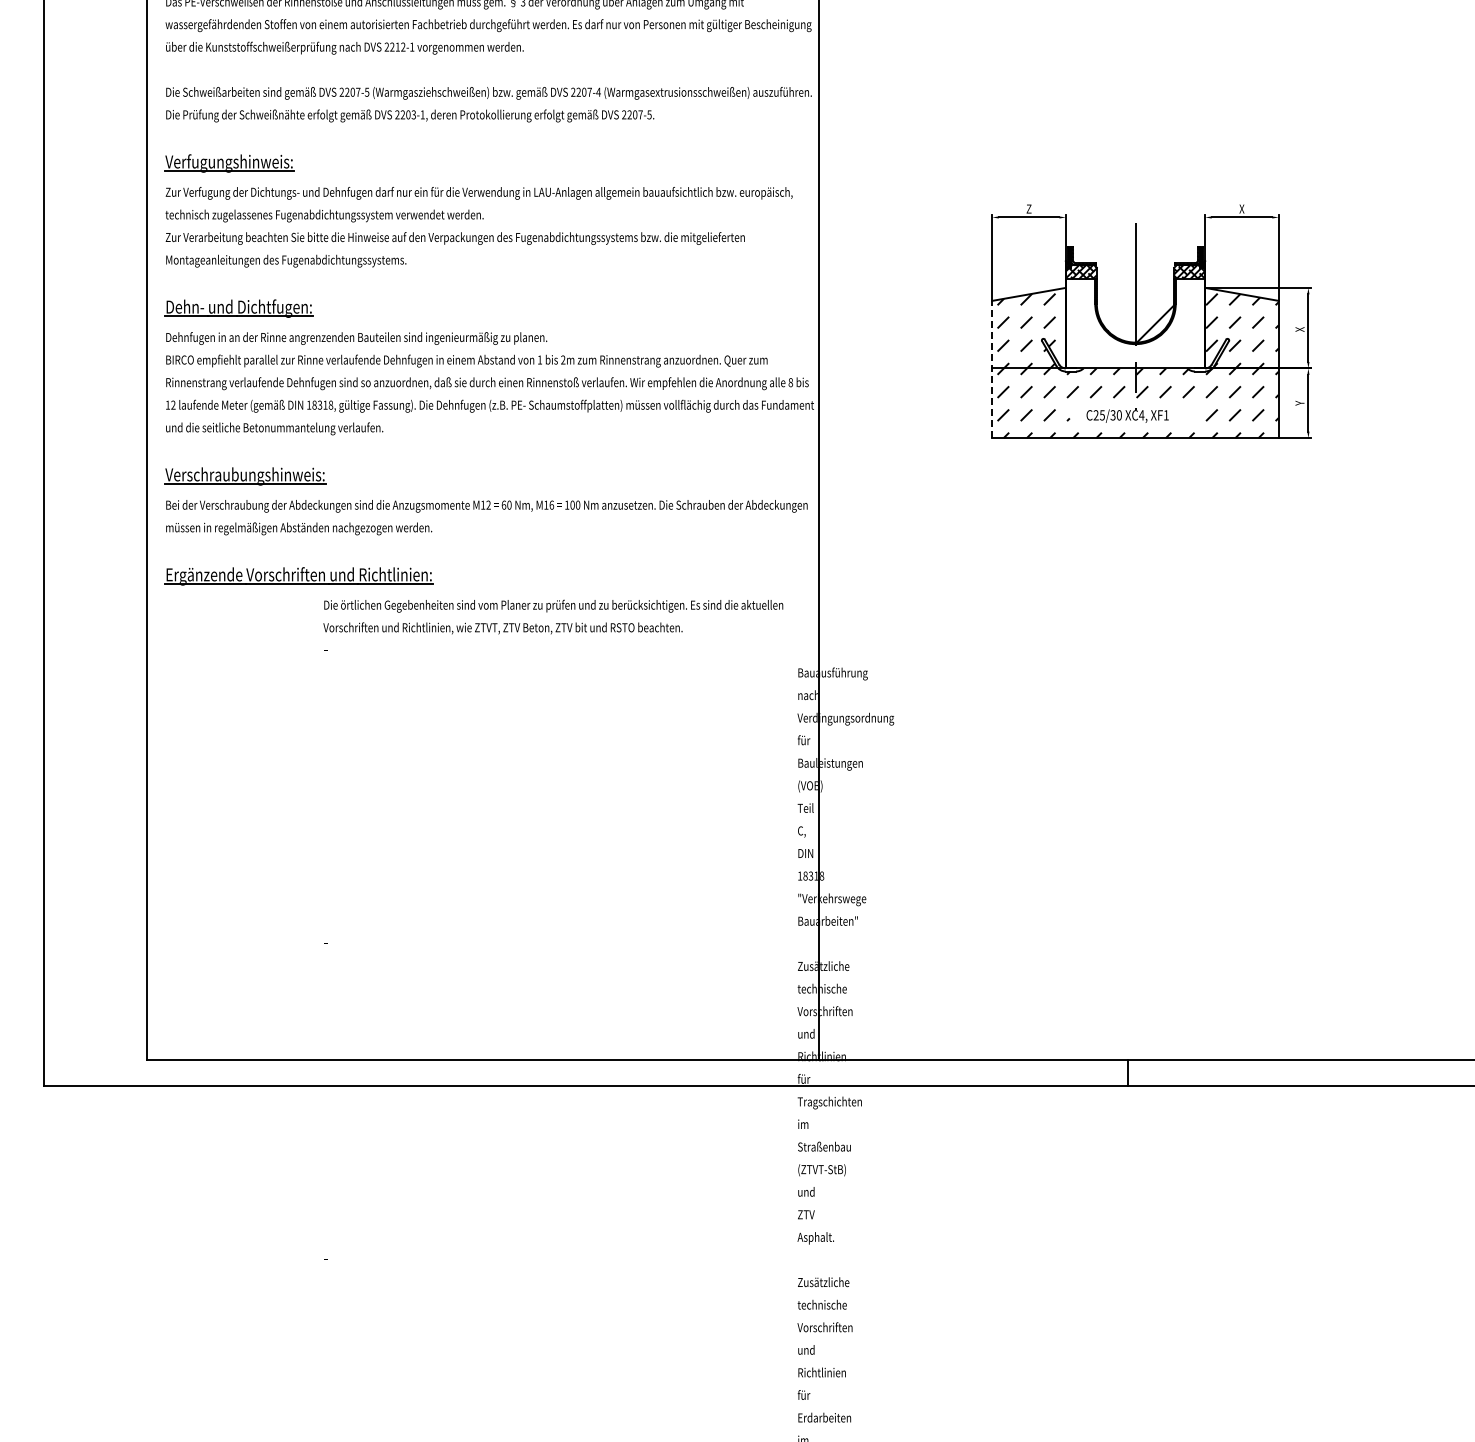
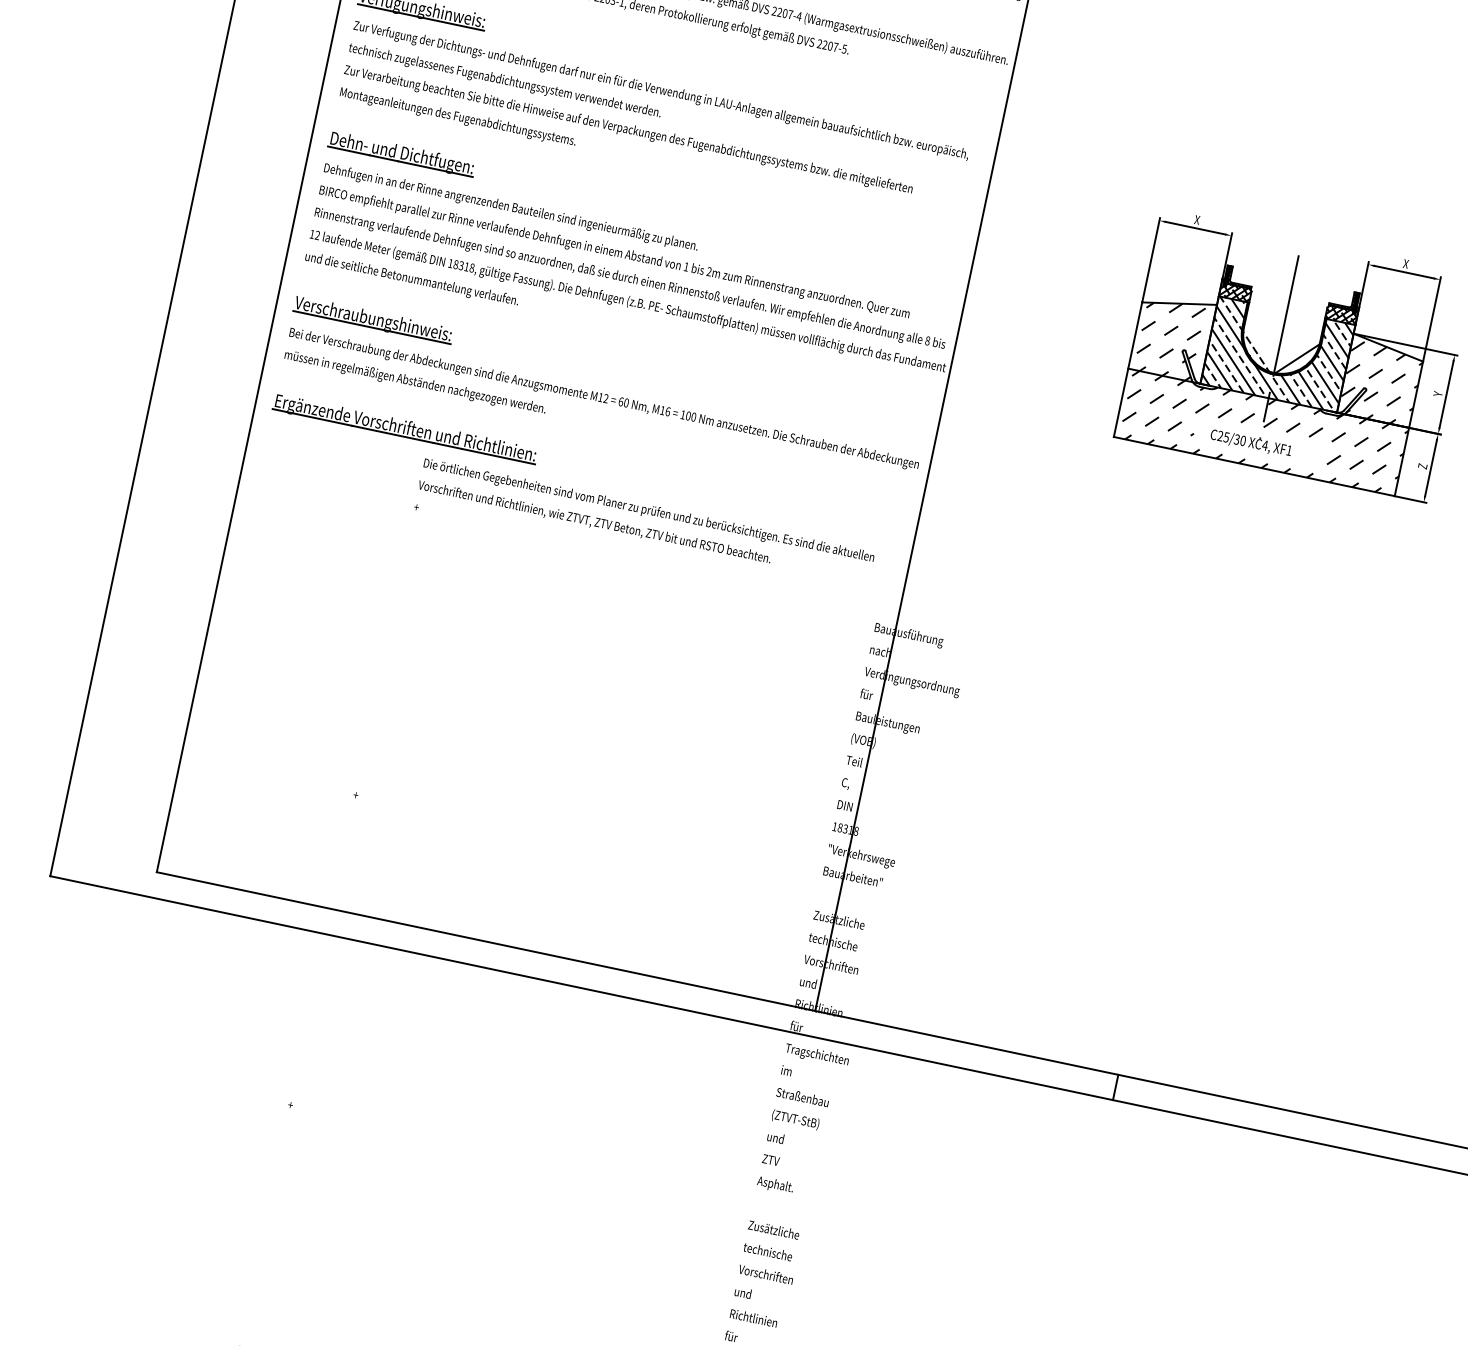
text: (1028, 208) -> (1196, 219), Z -> X
hatch: (1135, 323) -> (1277, 354), added
text: (1300, 329) -> (1438, 394), X -> Y
line: (992, 369) -> (1128, 369), dashed -> solid
text: (1299, 402) -> (1422, 465), Y -> Z

